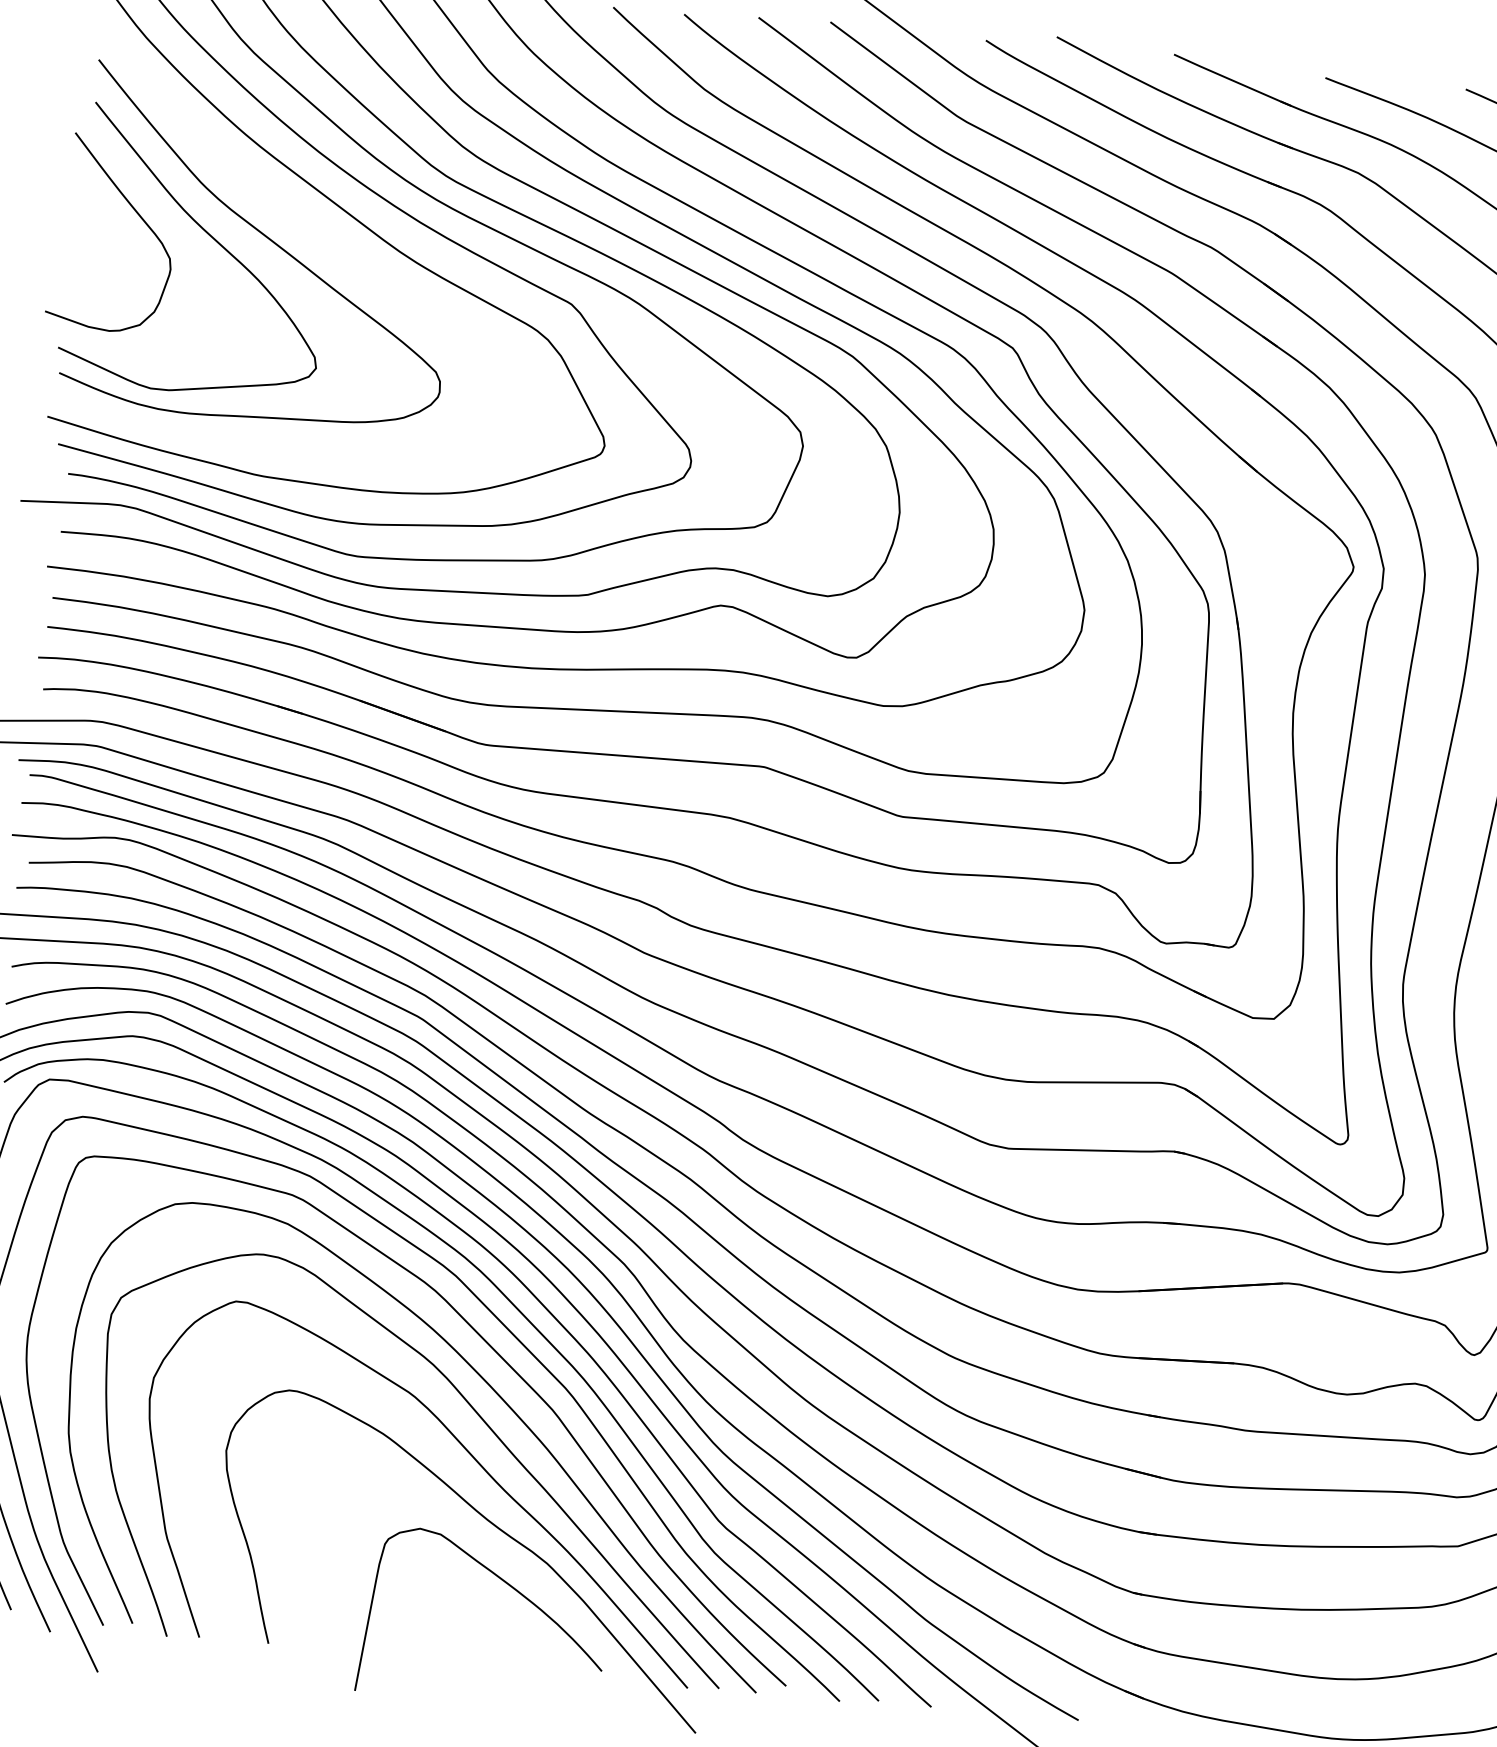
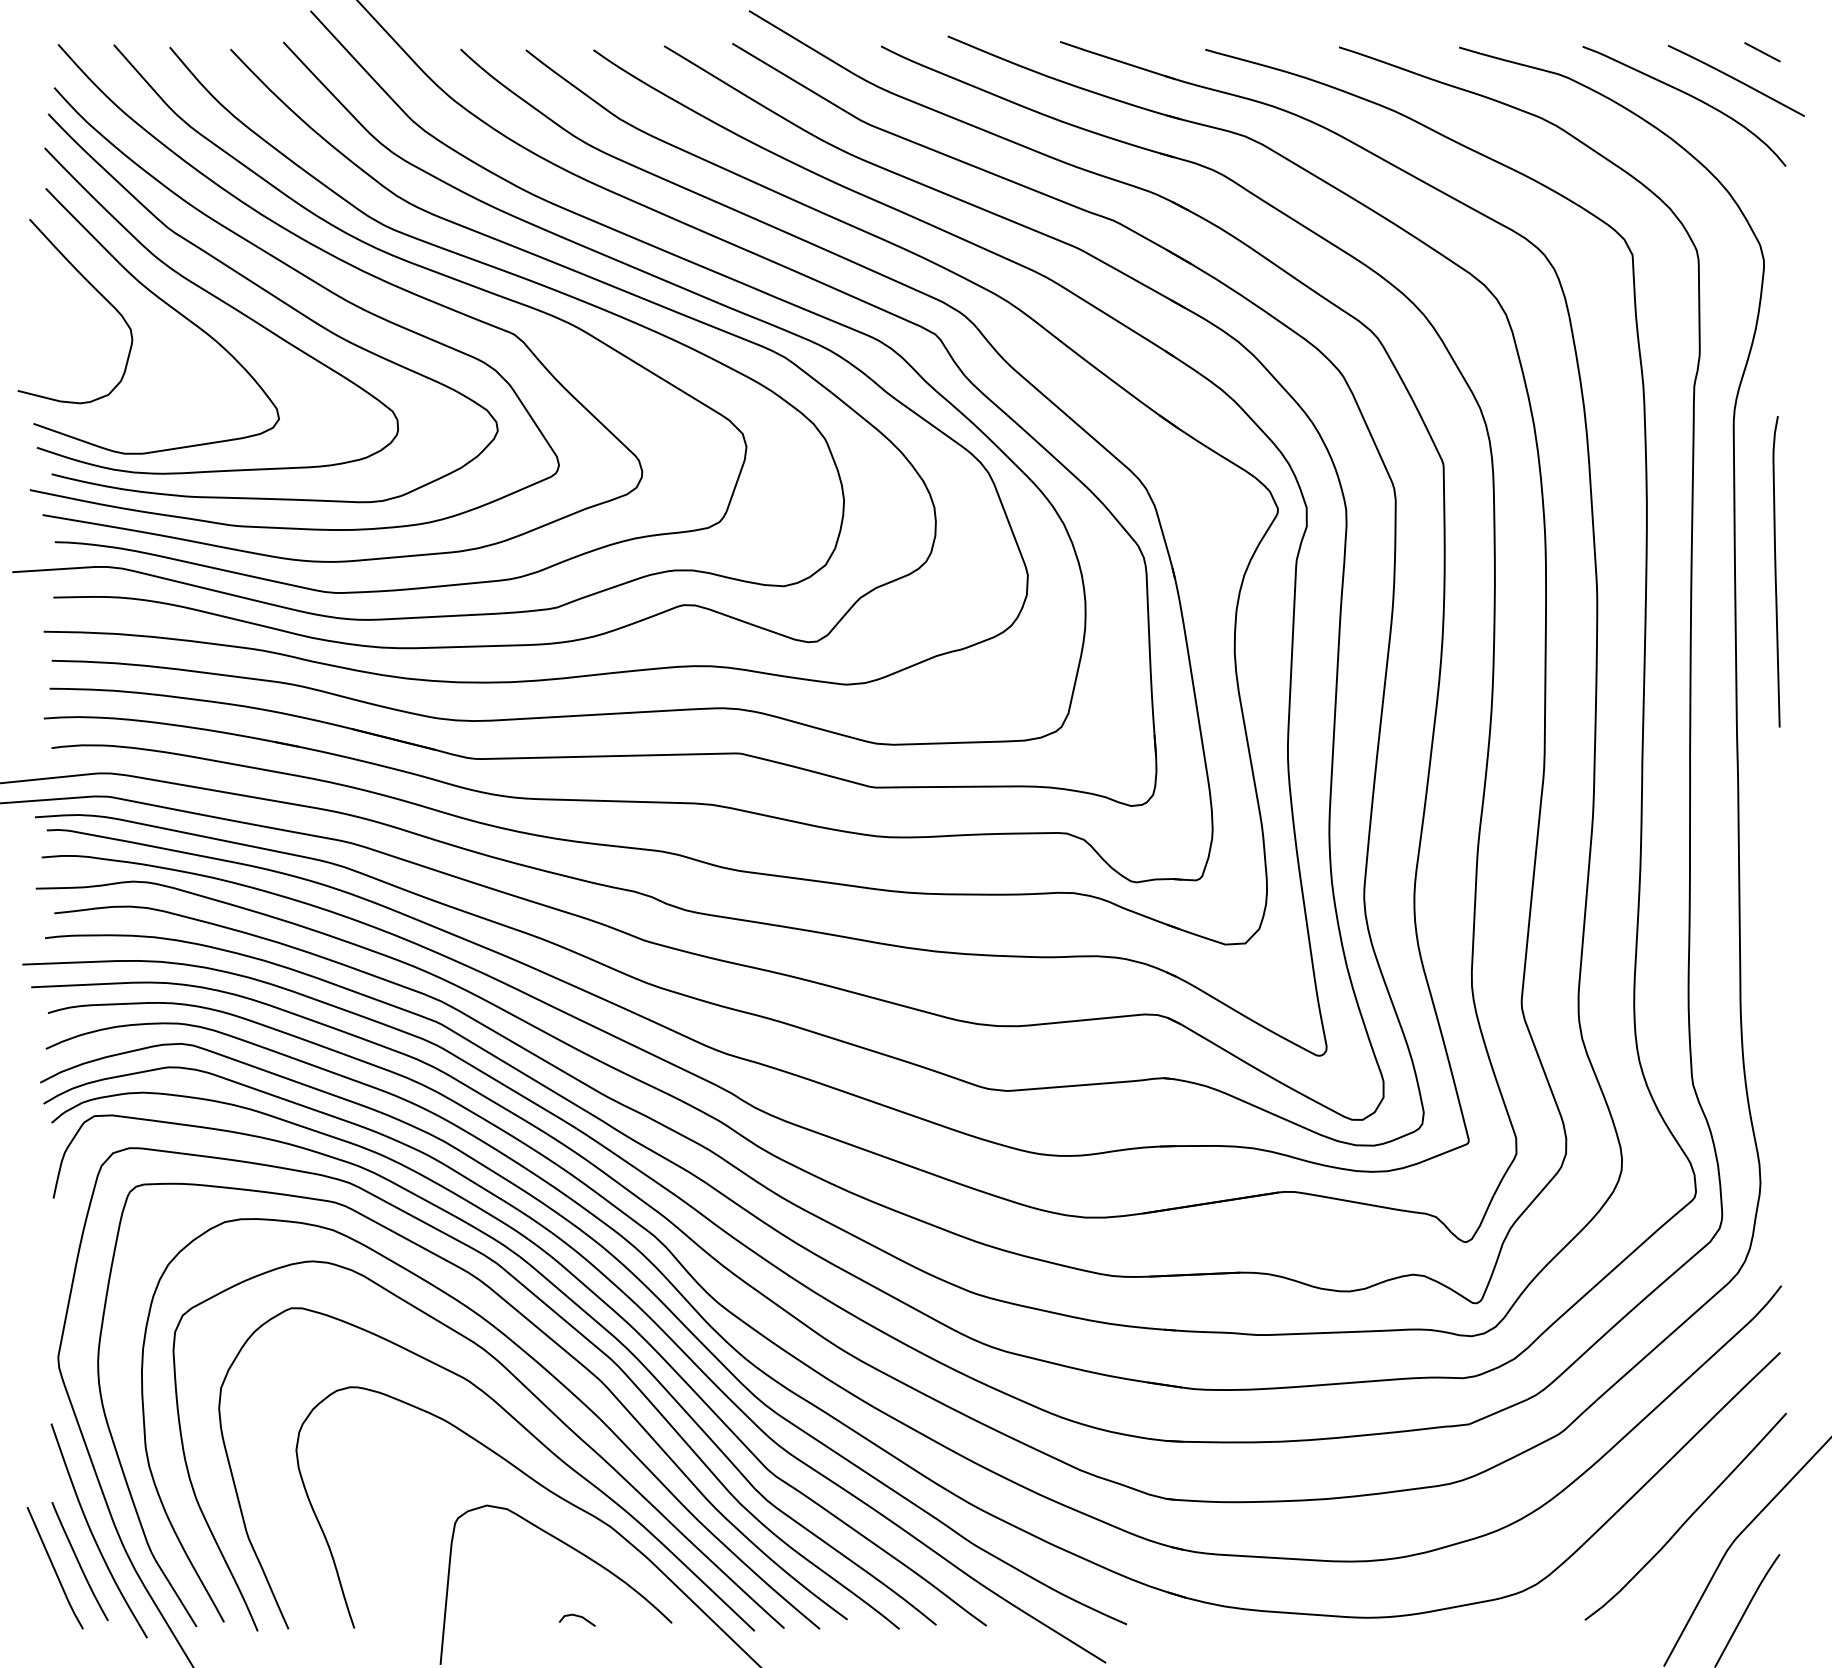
curve: (327, 243) -> (278, 300), added
line: (504, 1655) -> (578, 1617), added

